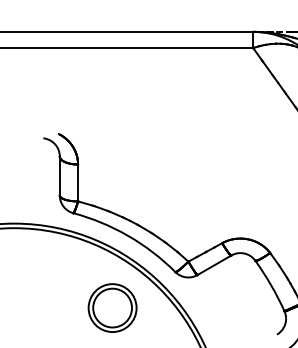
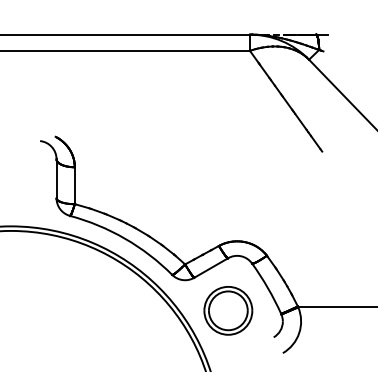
part: (112, 307) -> (228, 310), moved

